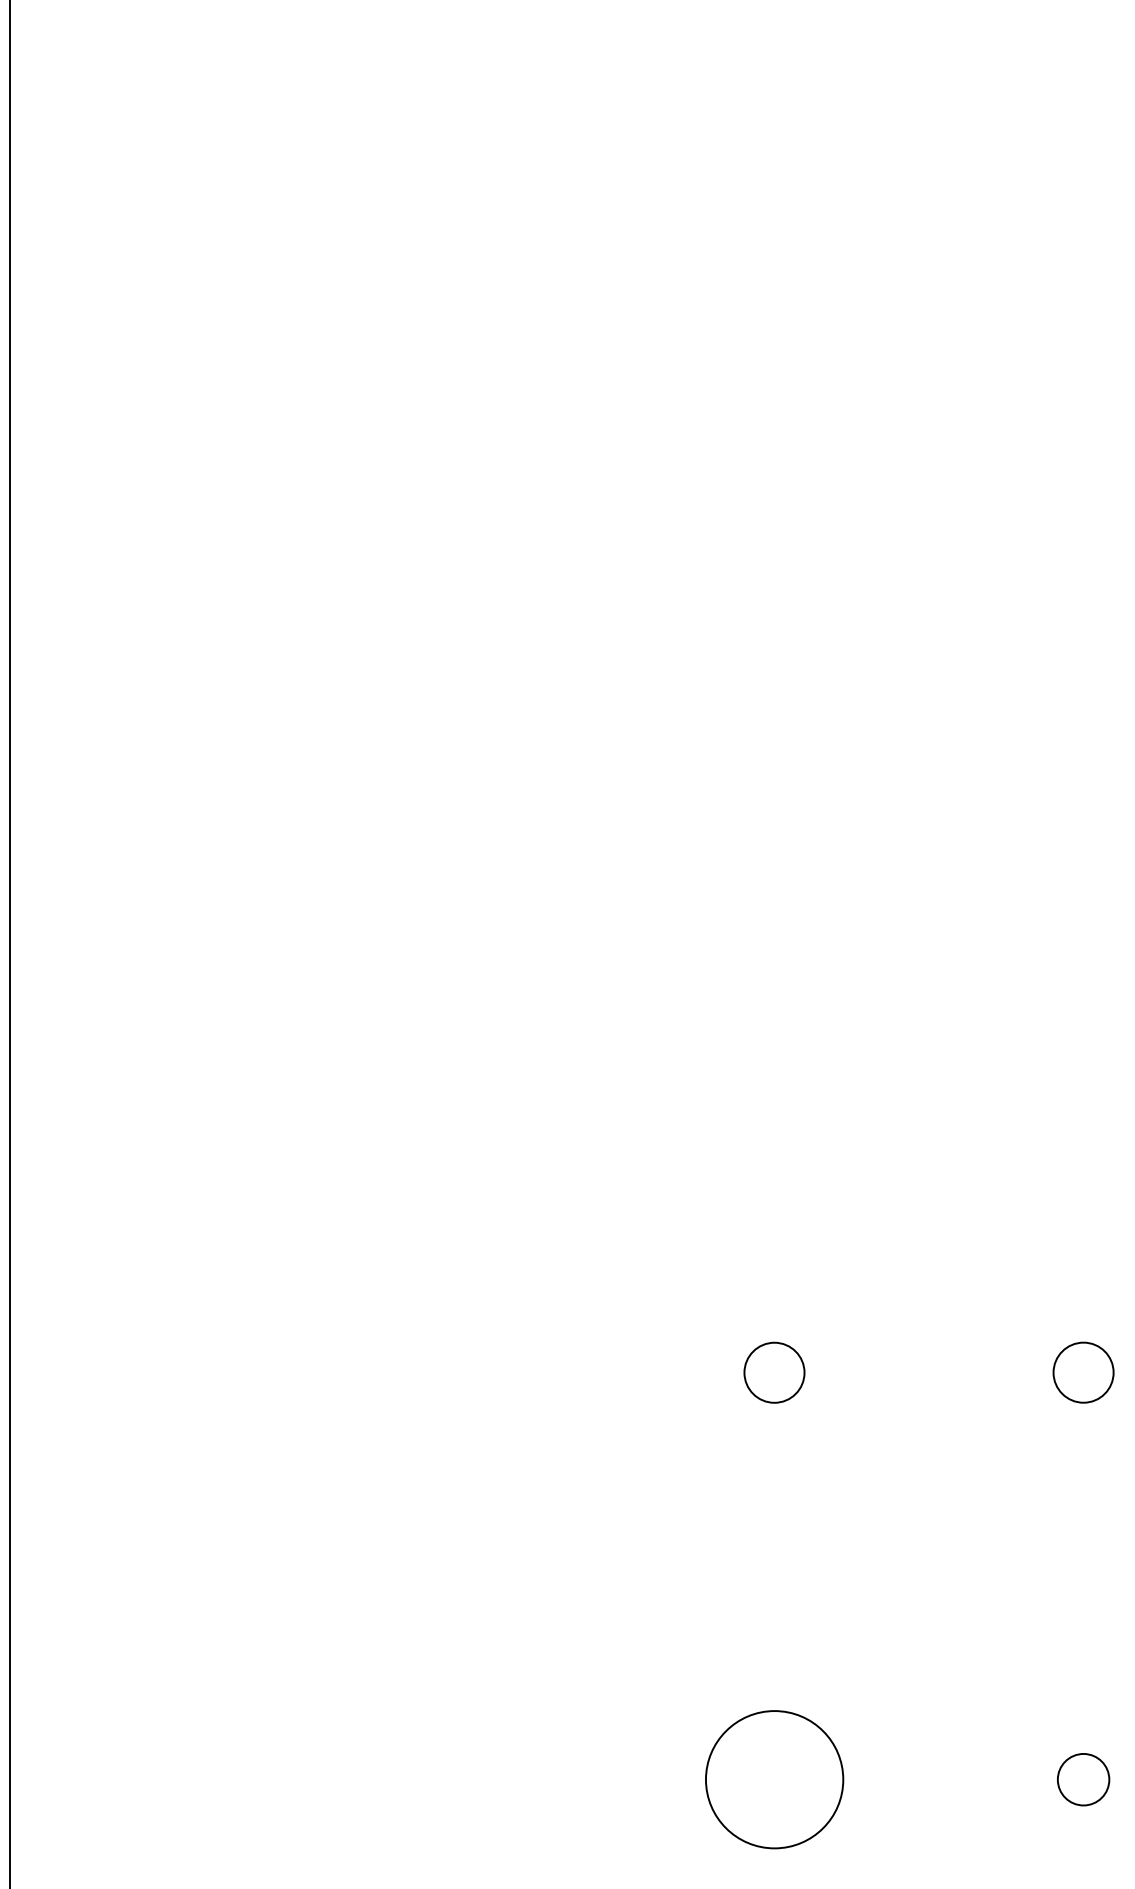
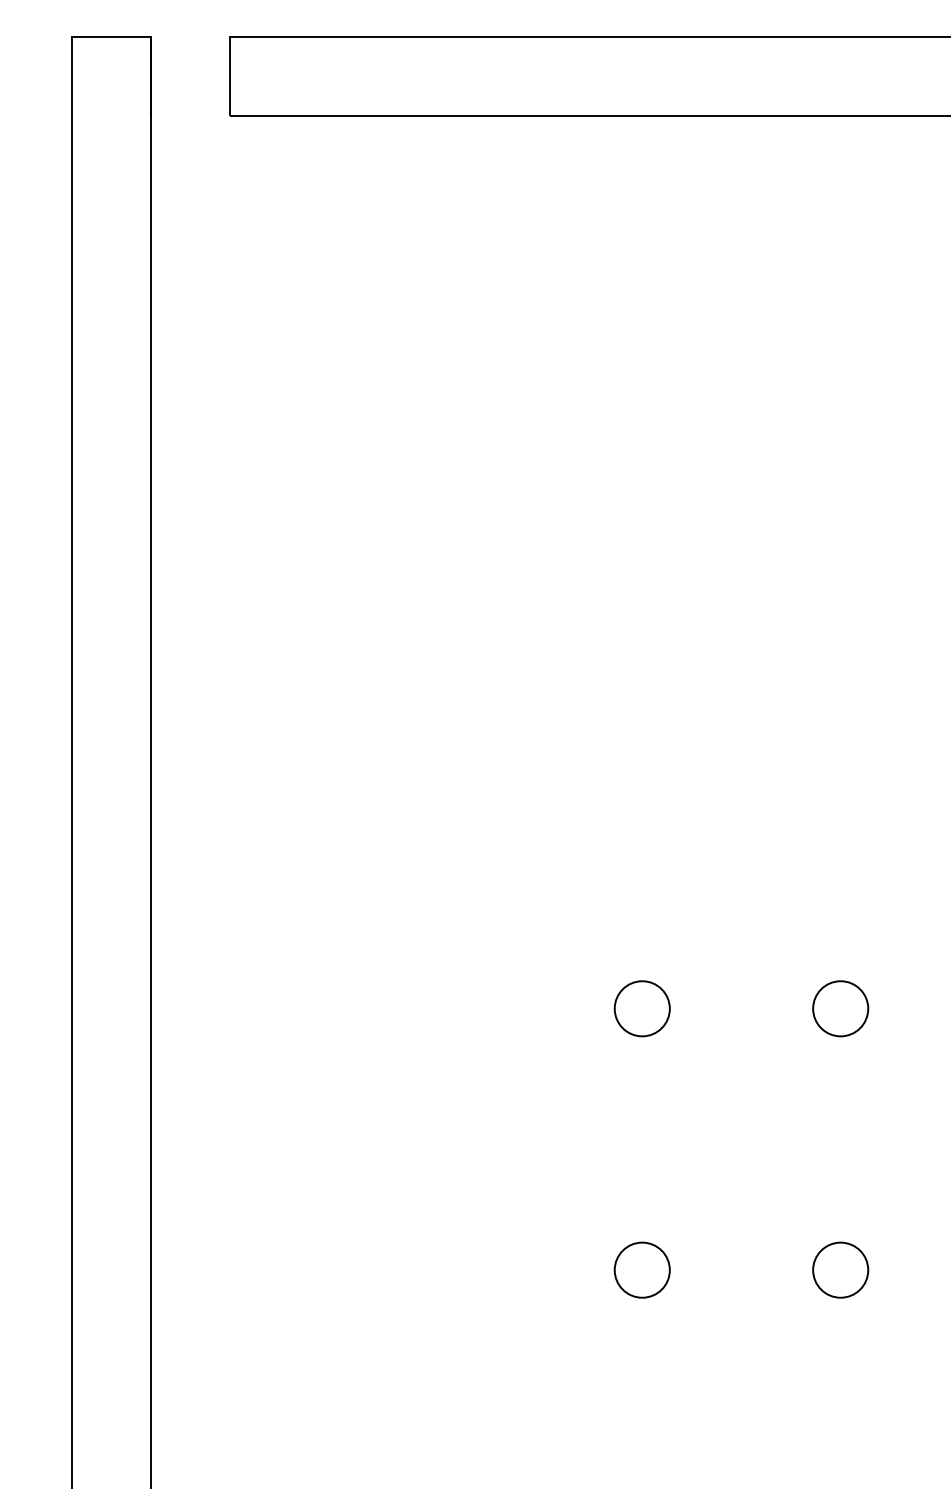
circle: (773, 1372) -> (641, 1008), size x1.43
circle: (1083, 1372) -> (840, 1008), size x1.43
circle: (773, 1778) -> (641, 1269), size x0.62
circle: (1083, 1778) -> (840, 1269), size x1.67

